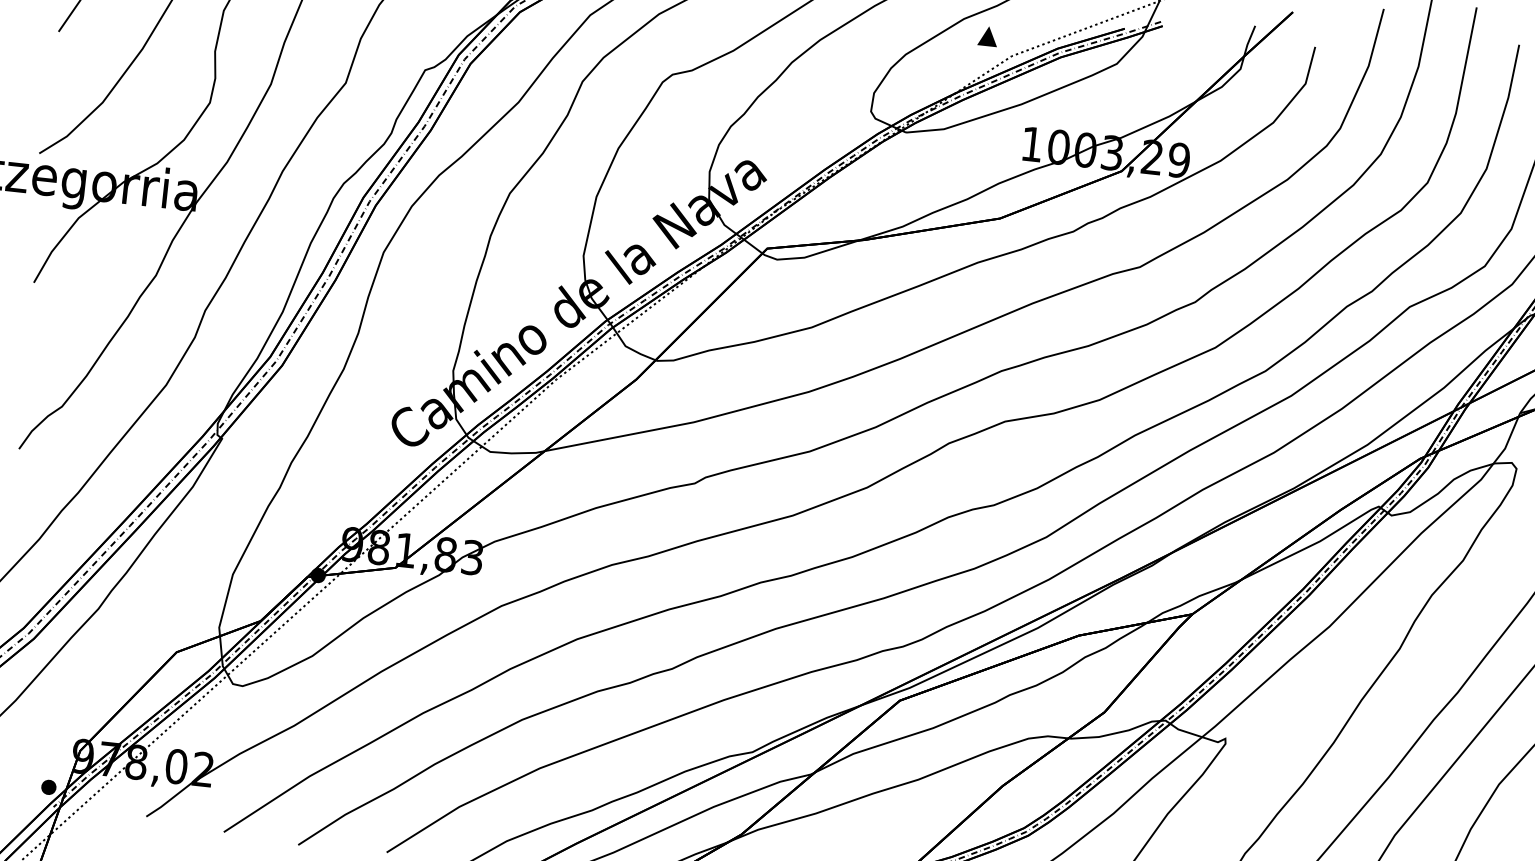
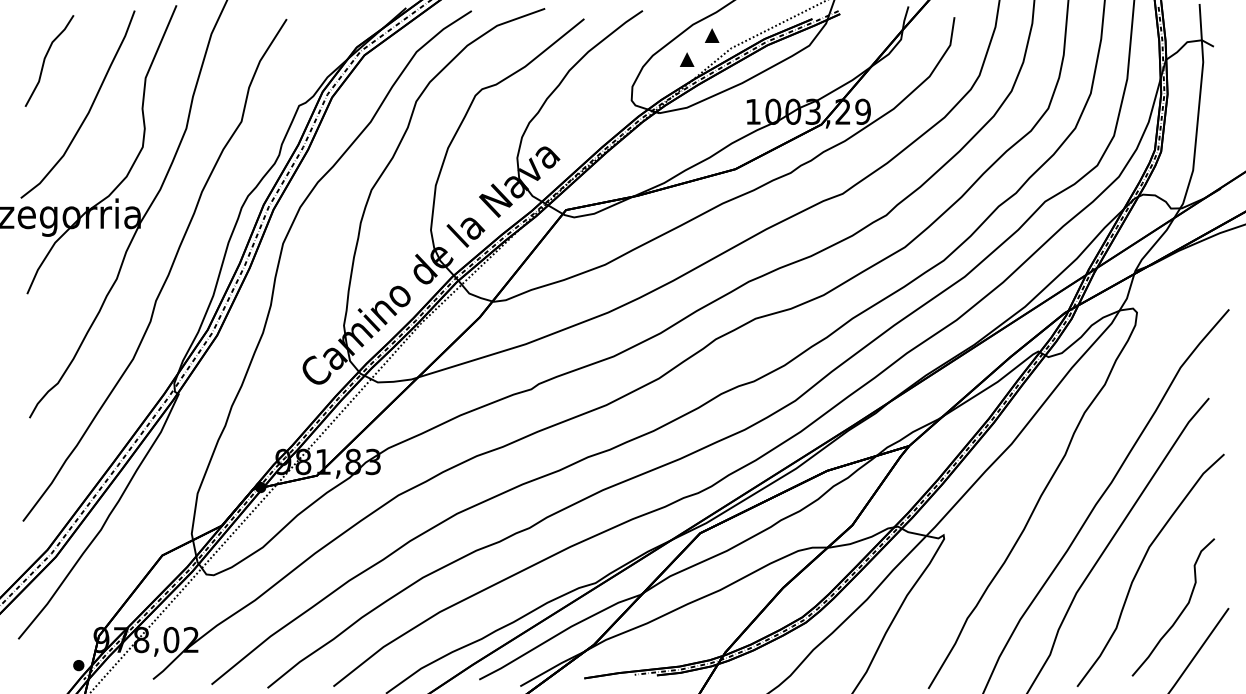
part: (951, 64) -> (687, 59), added

